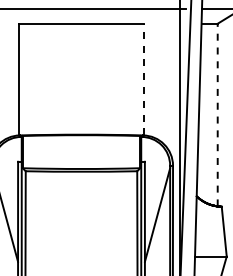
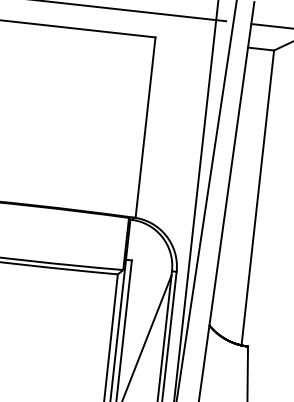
line: (144, 79) -> (145, 127), dashed -> solid
line: (217, 114) -> (257, 197), dashed -> solid

